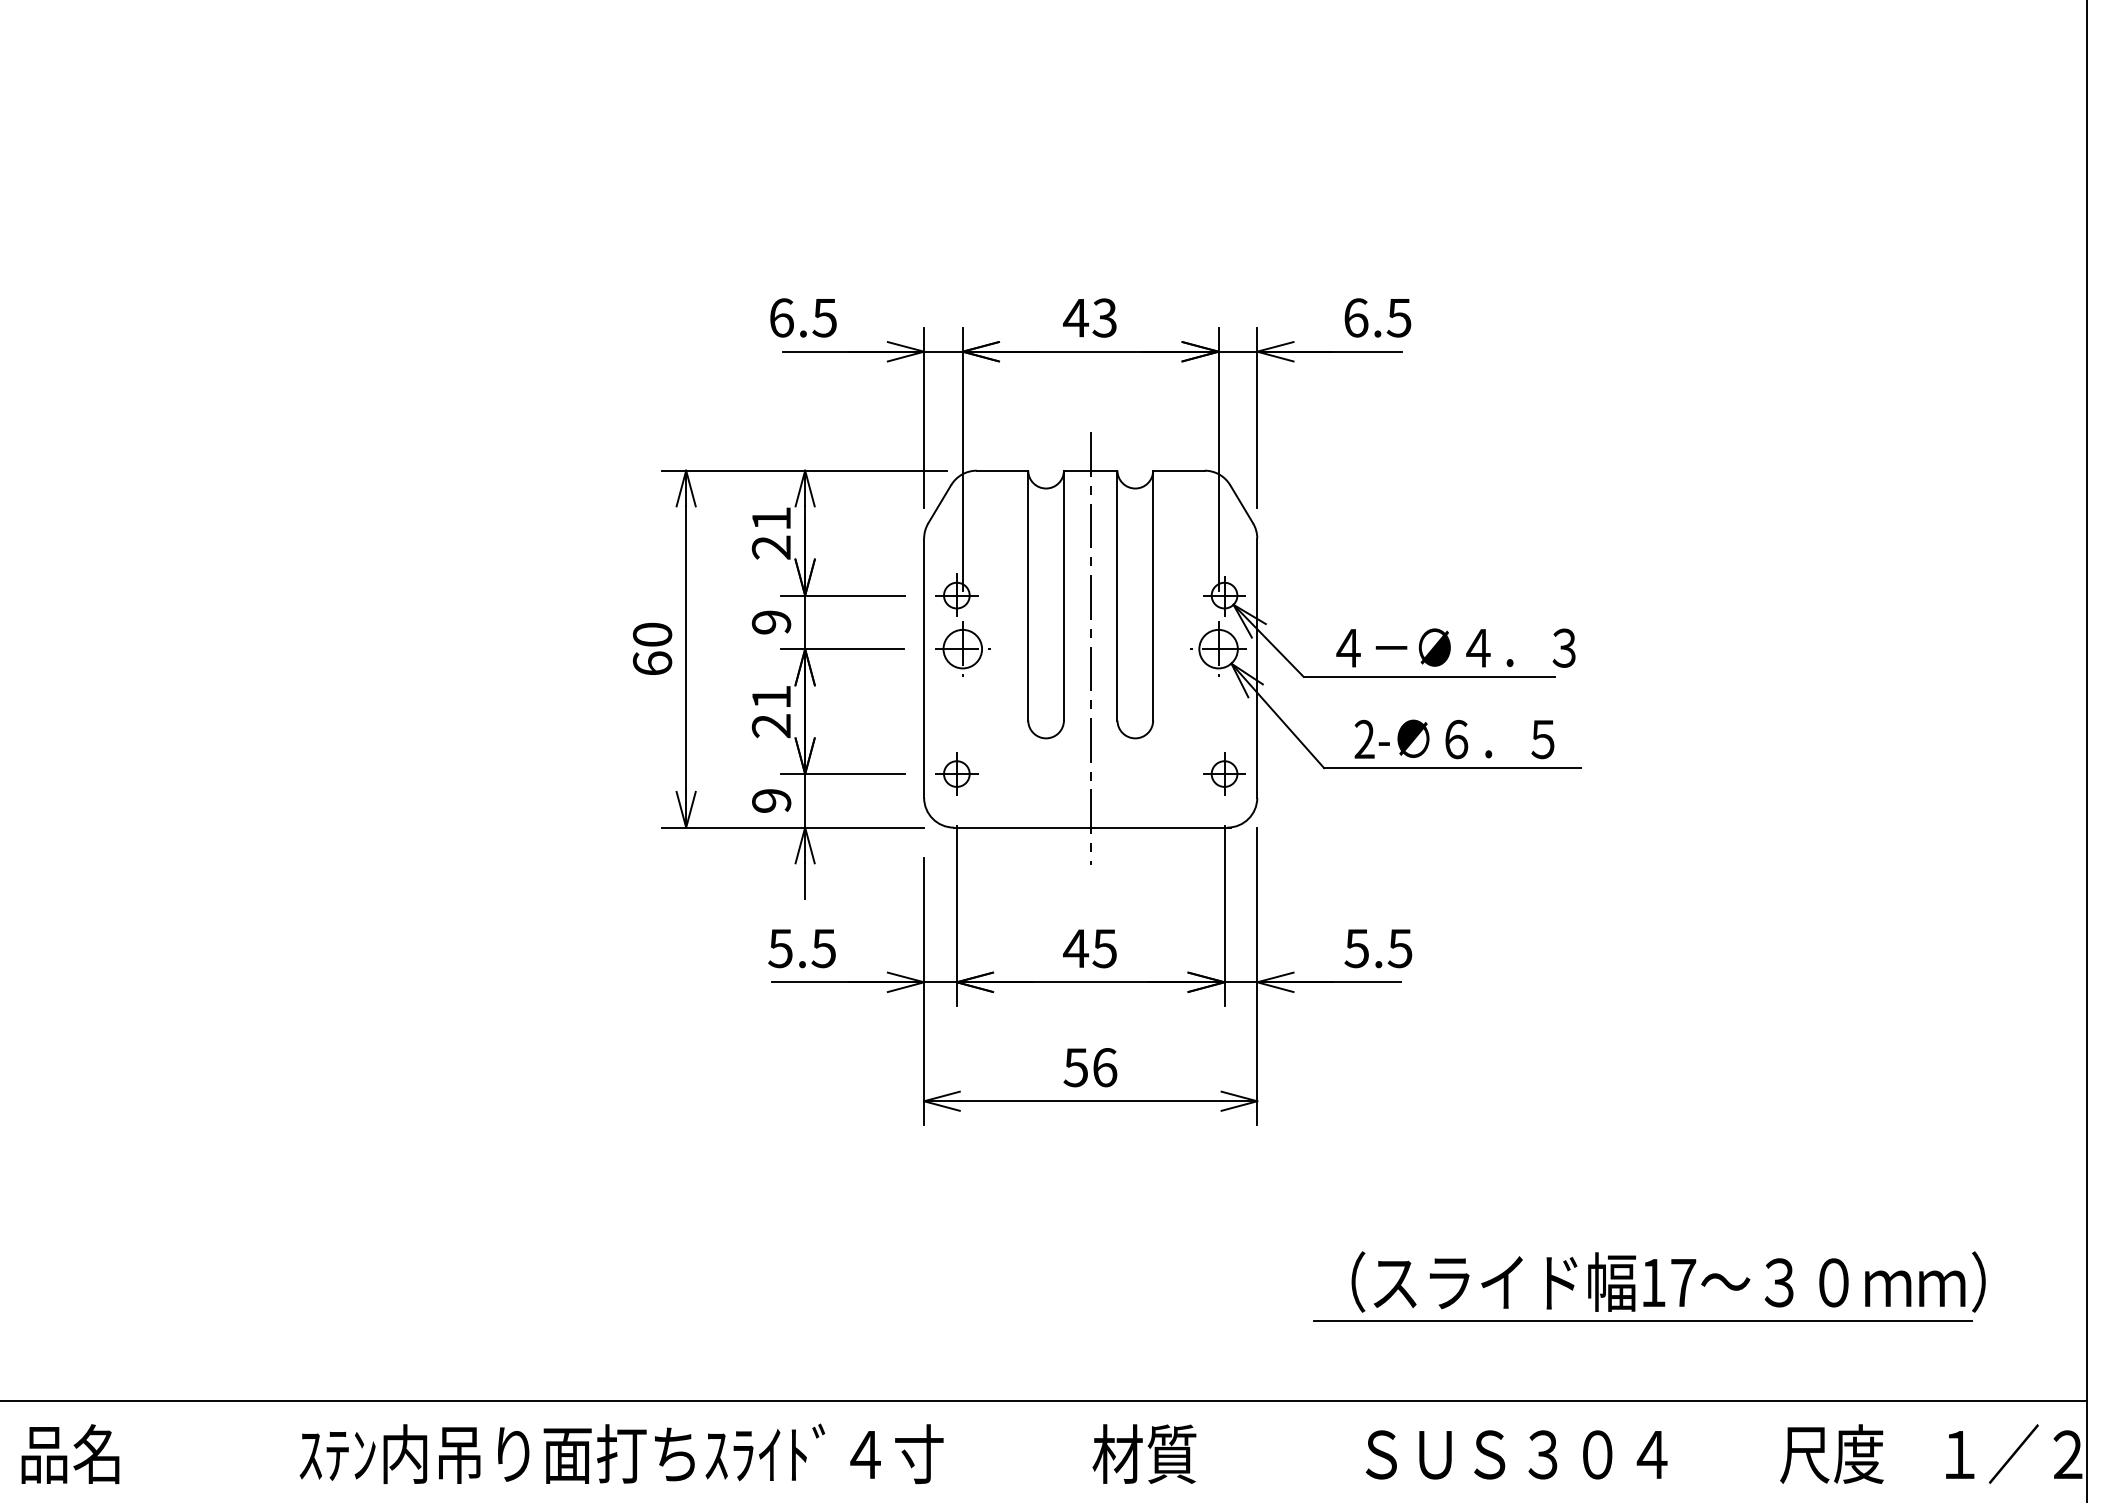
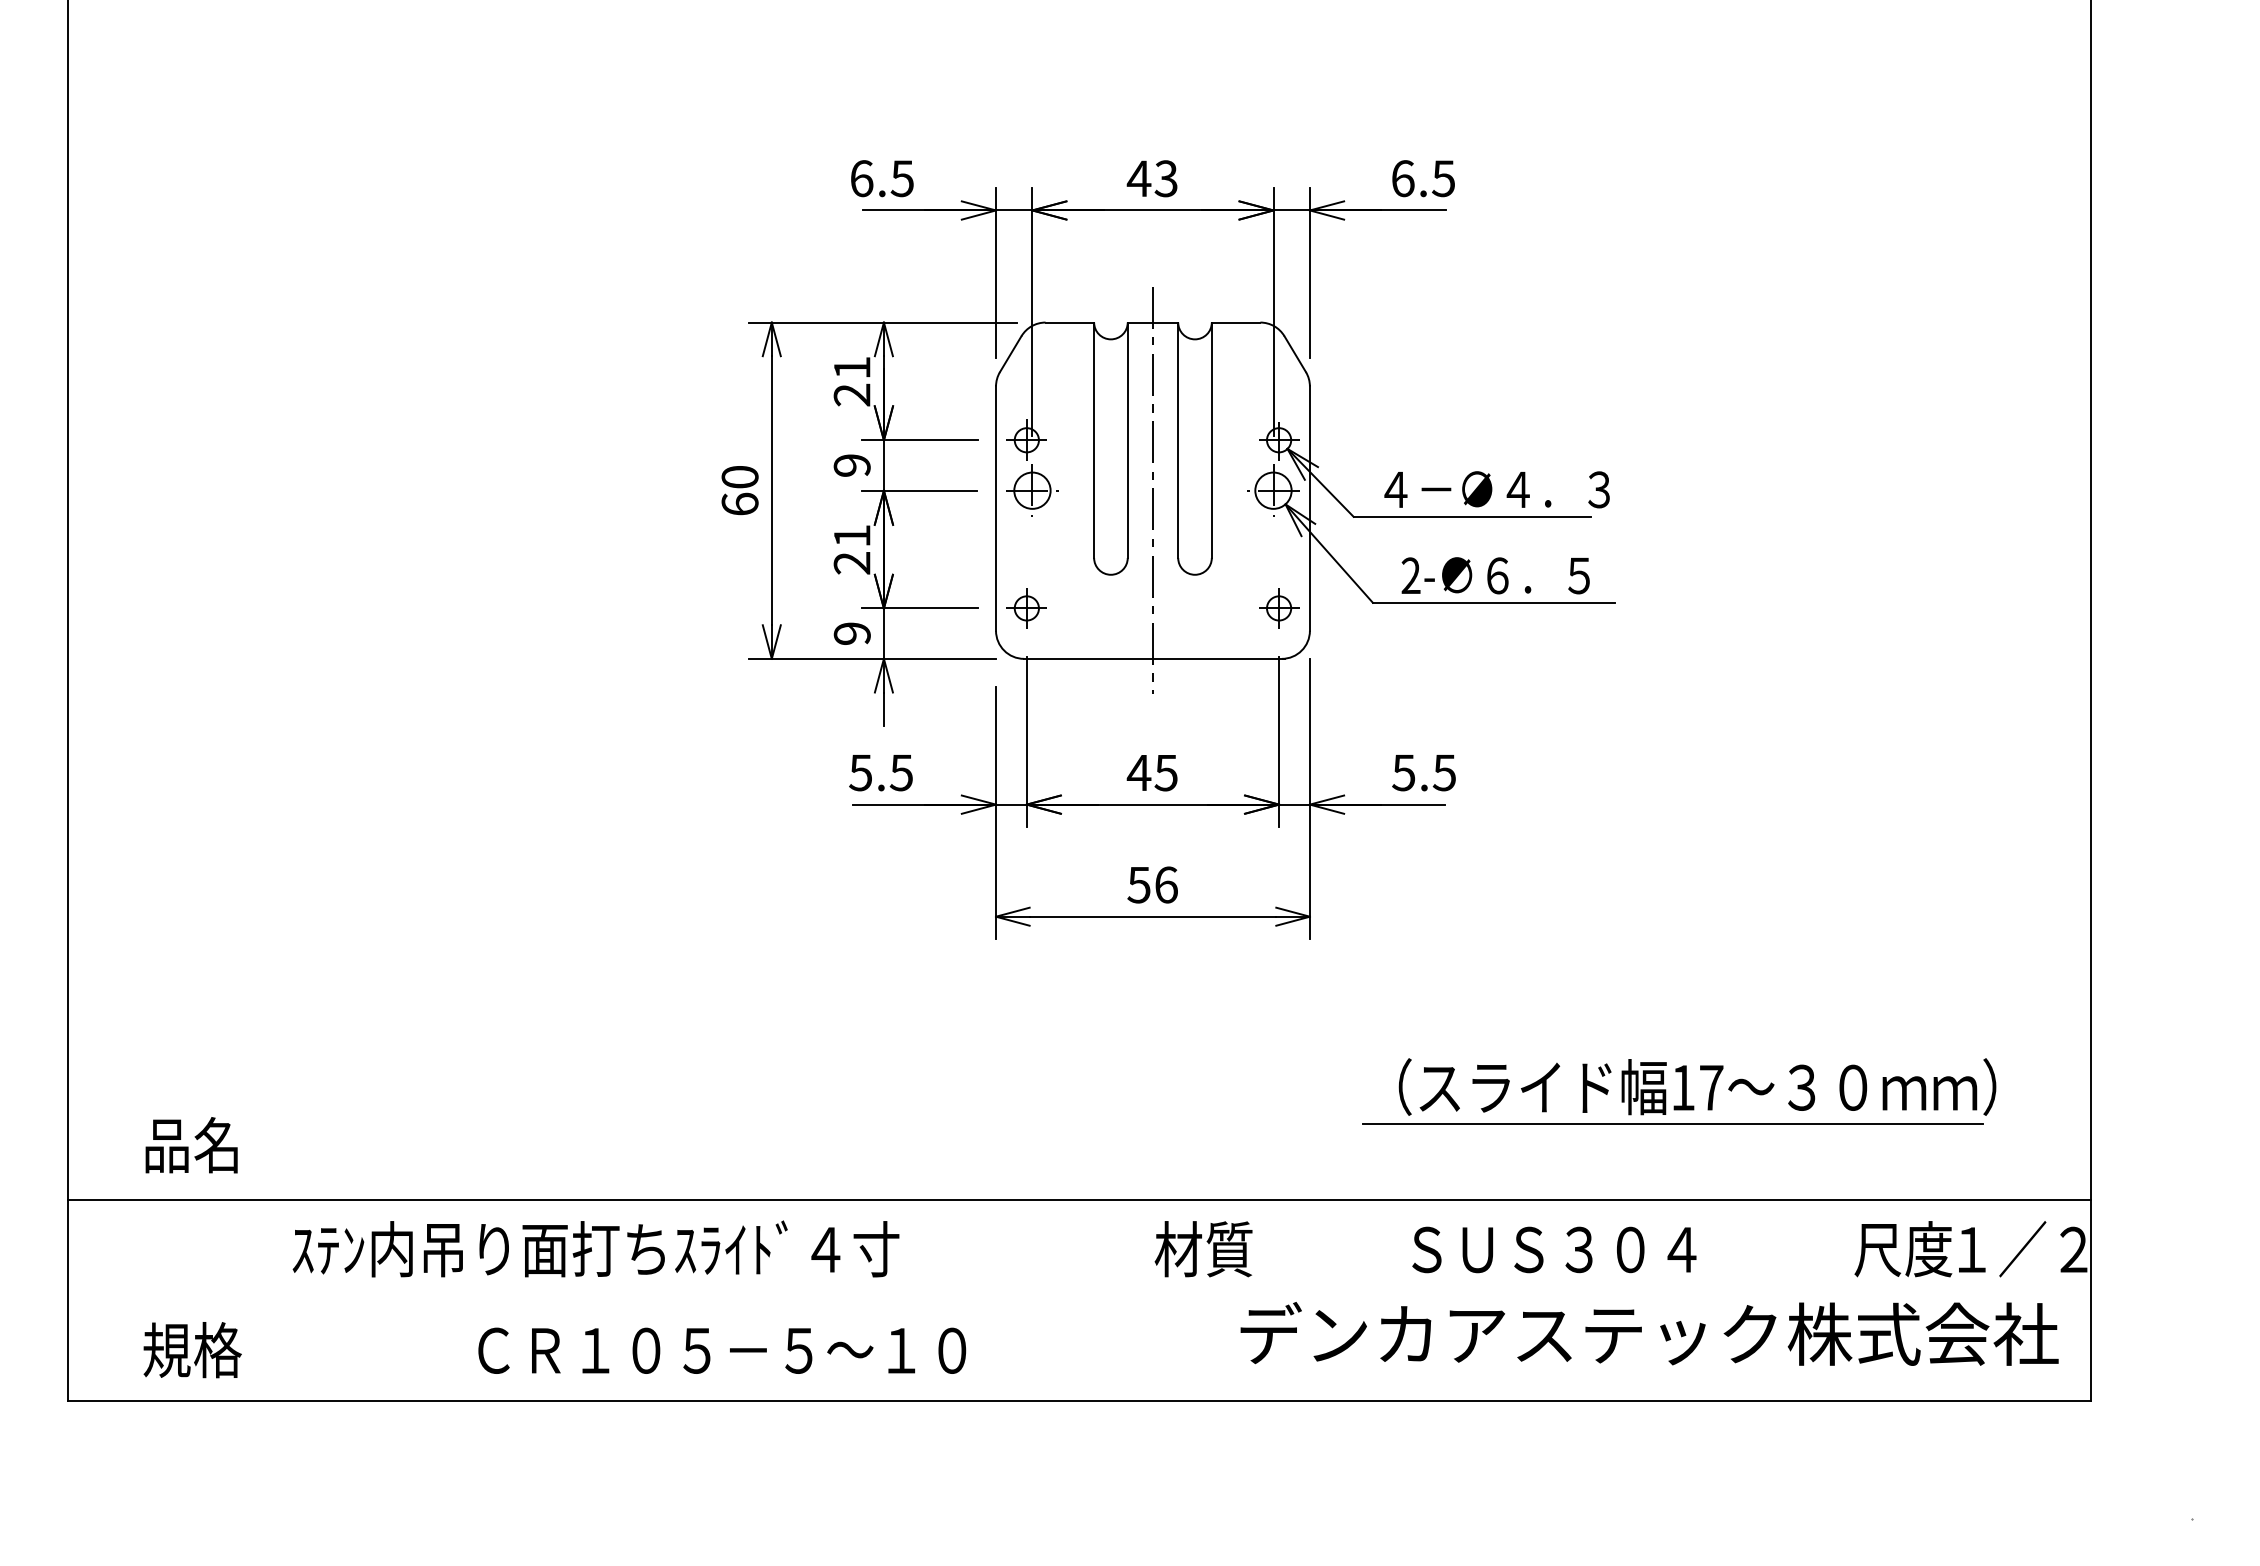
text: (621, 1453) -> (595, 1248), moved
text: (70, 1454) -> (191, 1145), moved
text: (1832, 1454) -> (1903, 1249), moved

